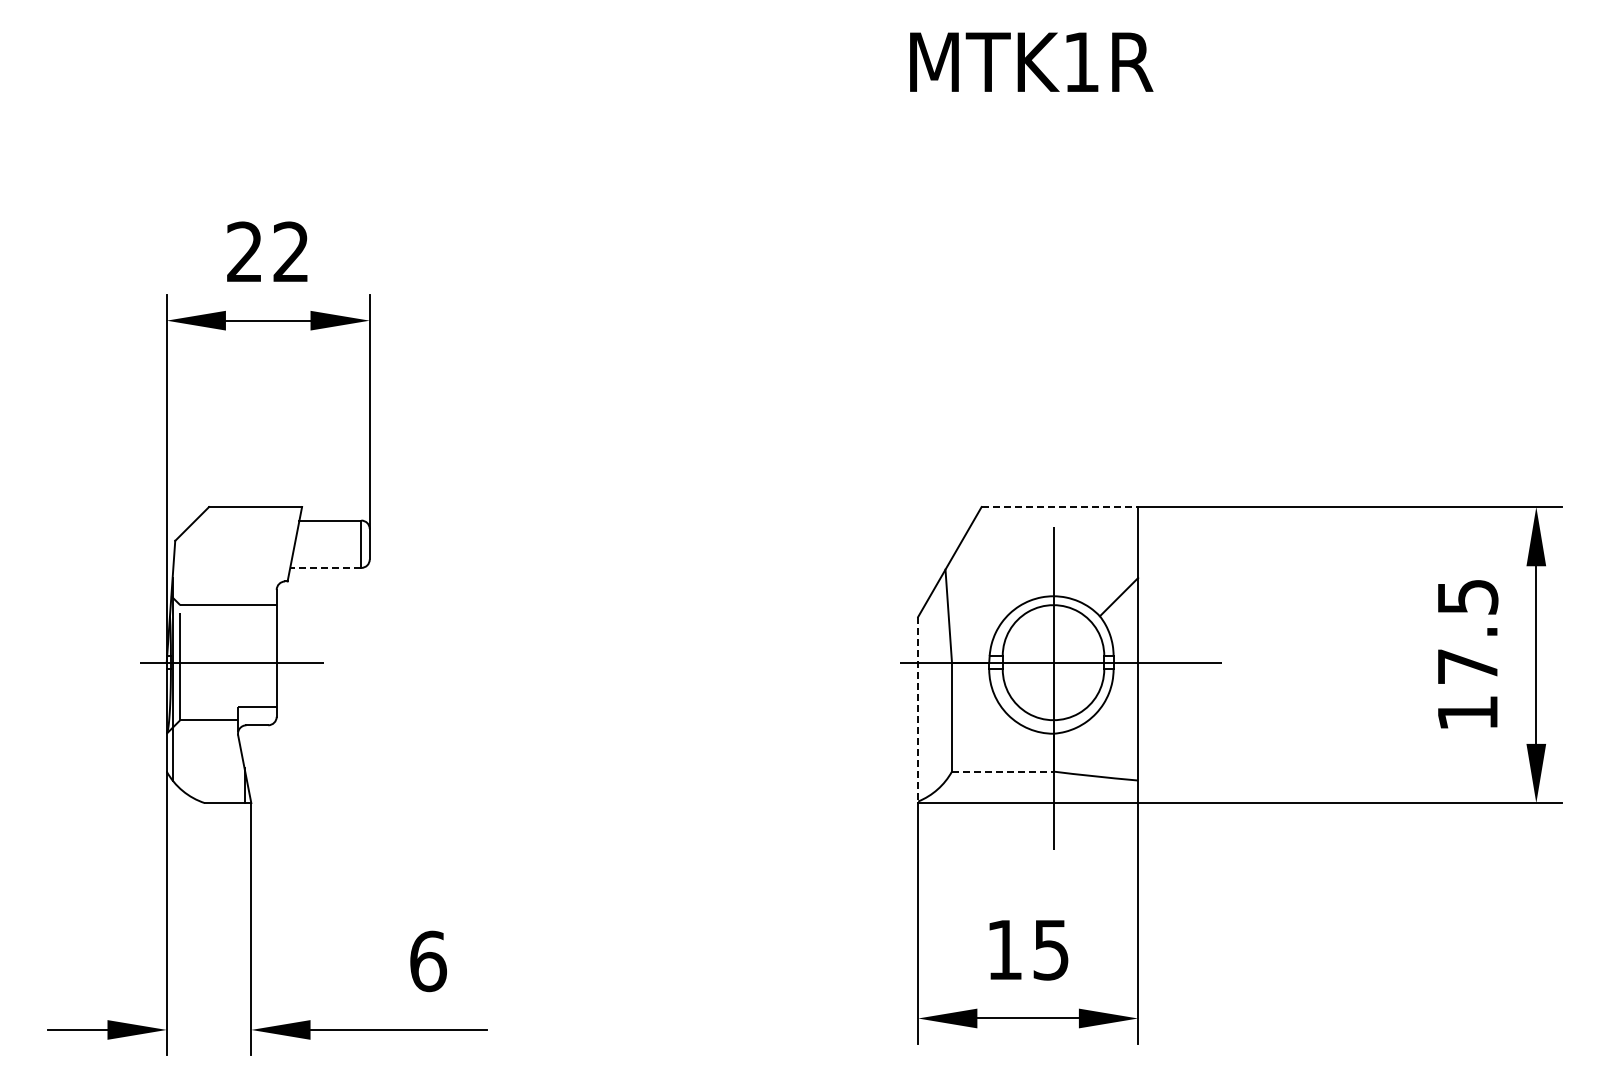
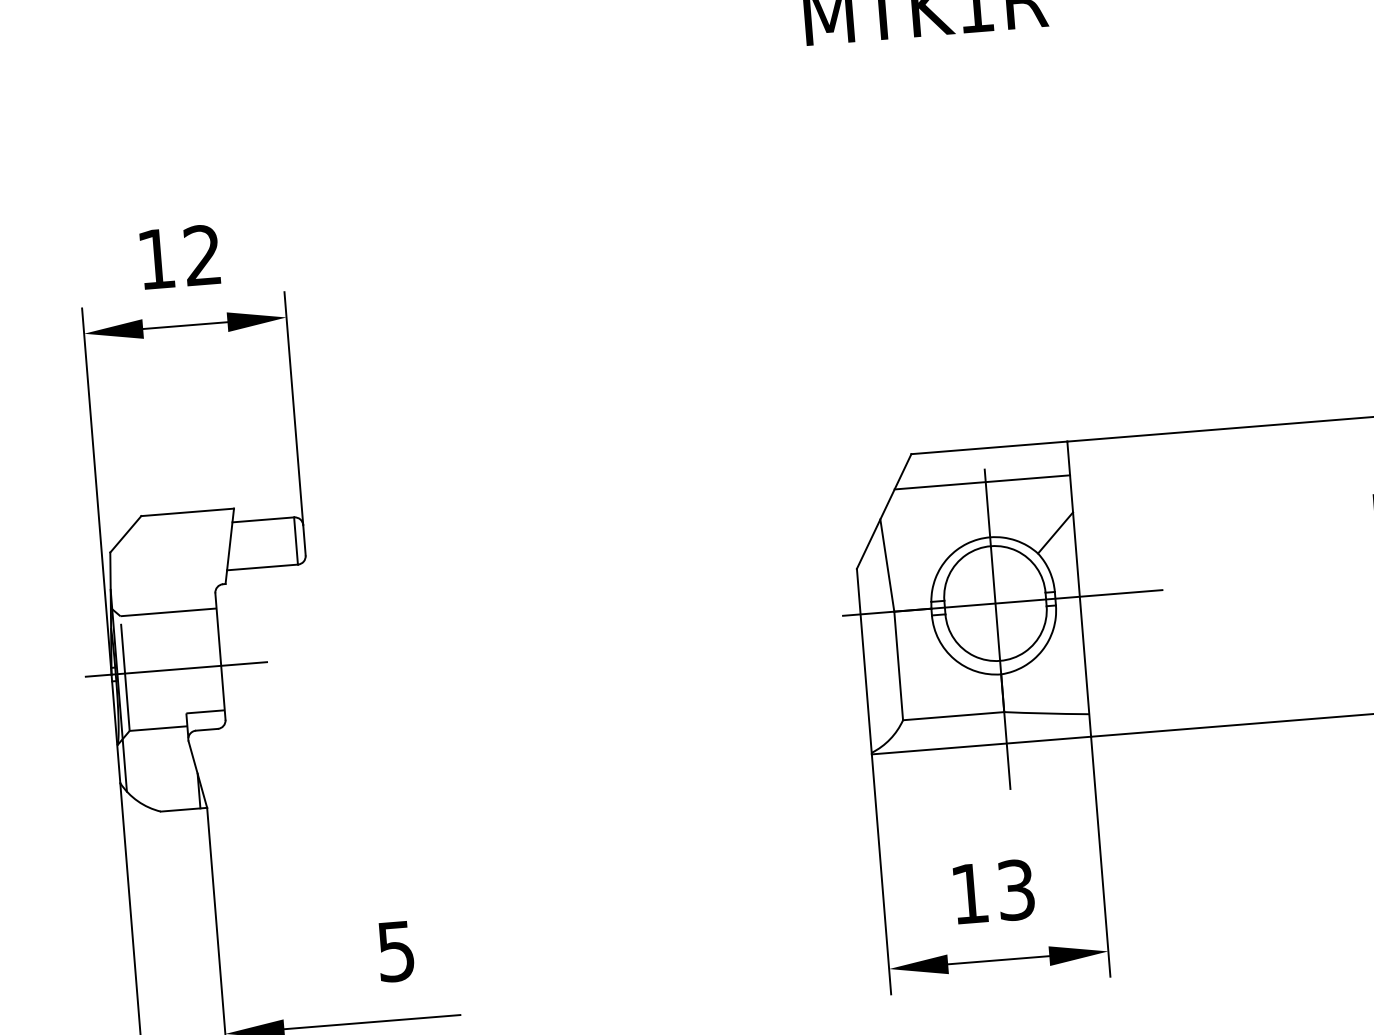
text: (244, 251) -> (156, 258), 22 -> 12
line: (1060, 507) -> (990, 448), dashed -> solid
line: (1050, 540) -> (982, 481), added
line: (325, 567) -> (262, 567), dashed -> solid
line: (918, 710) -> (864, 662), dashed -> solid
line: (1002, 771) -> (953, 716), dashed -> solid
text: (1051, 949) -> (1016, 889), 15 -> 13
text: (428, 961) -> (396, 951), 6 -> 5

